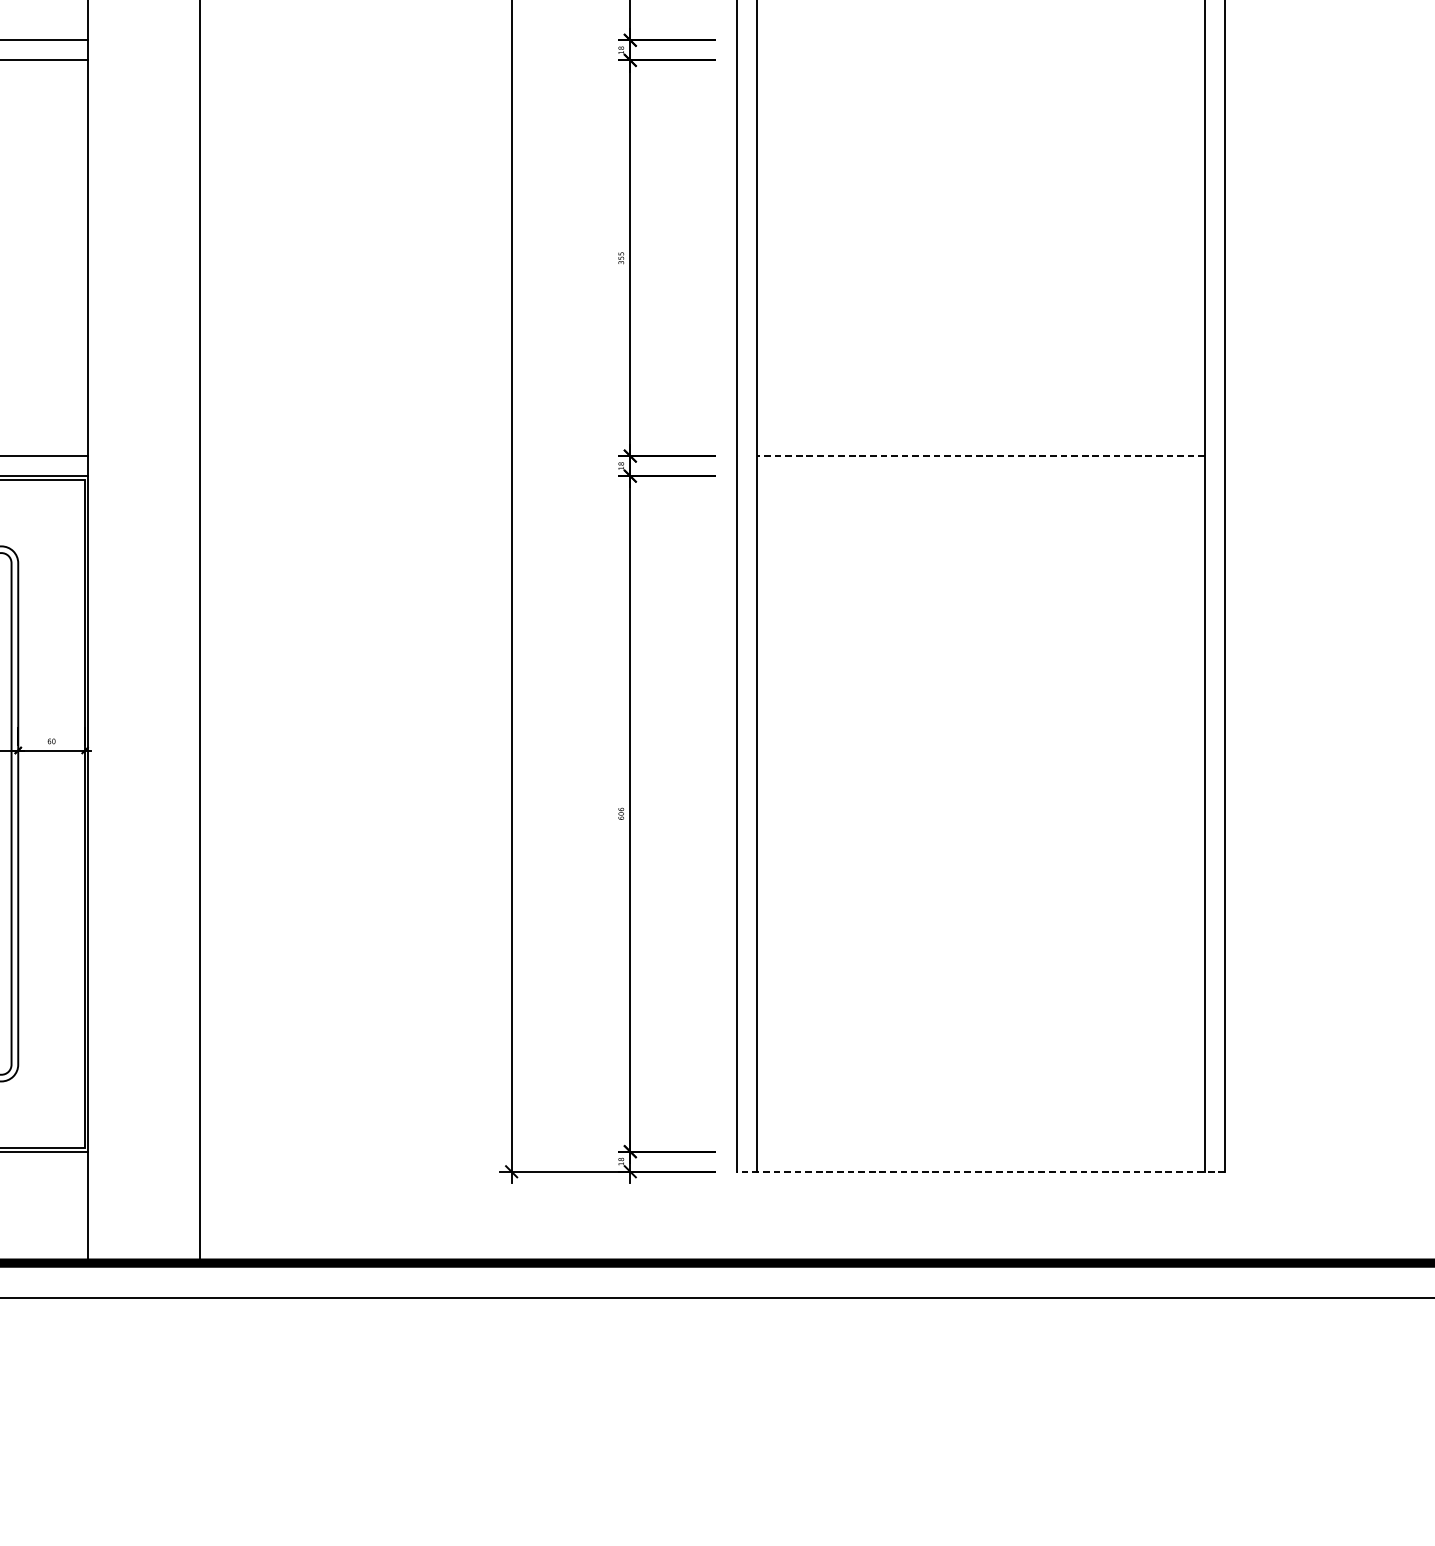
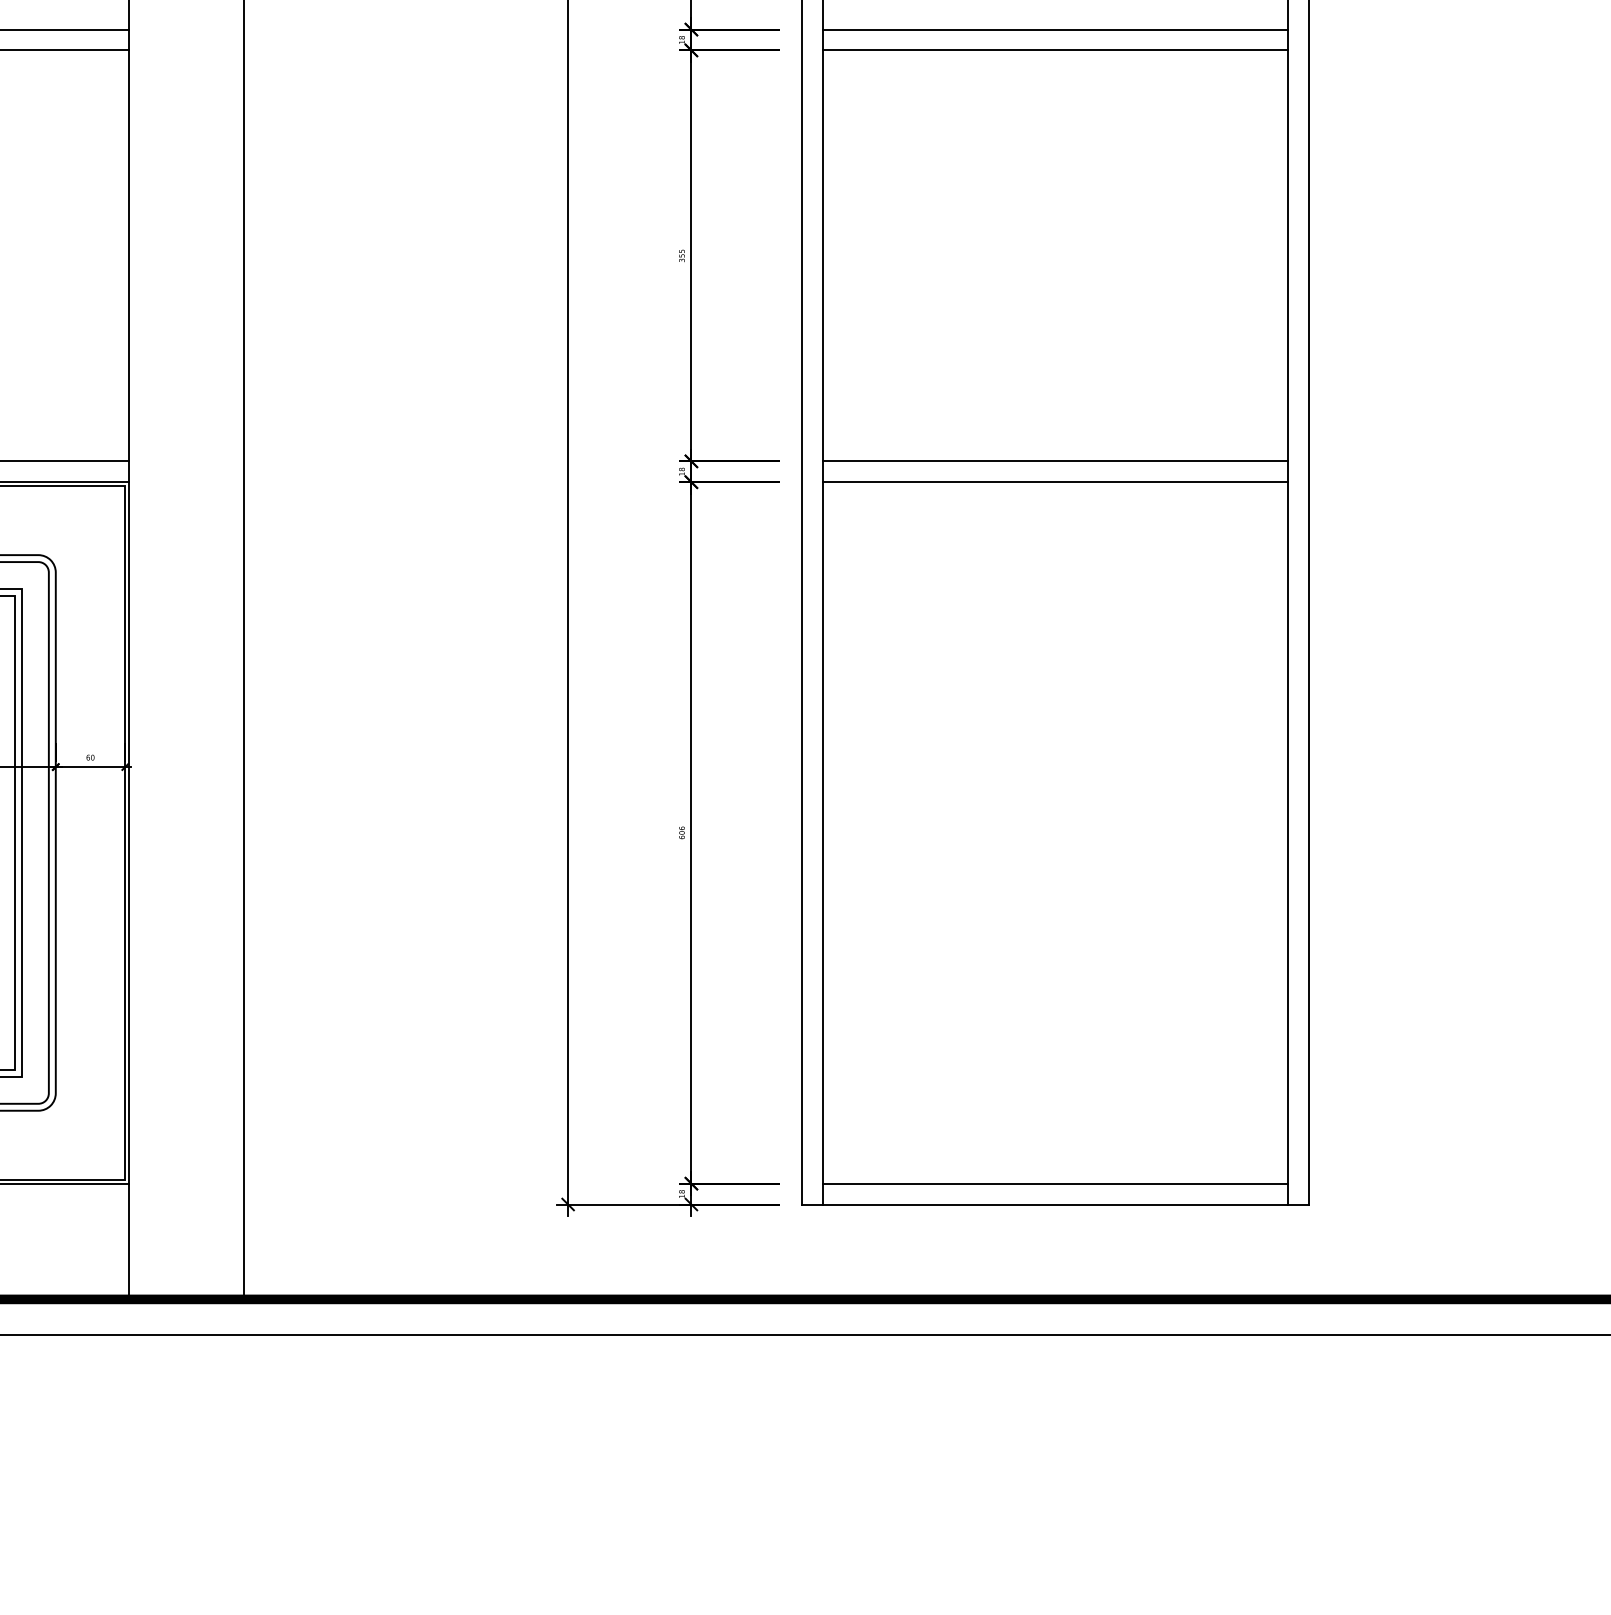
line: (980, 40) -> (1055, 29), added
line: (980, 60) -> (1055, 50), added
line: (980, 456) -> (1055, 461), dashed -> solid
line: (980, 476) -> (1055, 482), added
line: (980, 1151) -> (1055, 1183), added
line: (980, 1171) -> (1055, 1204), dashed -> solid

